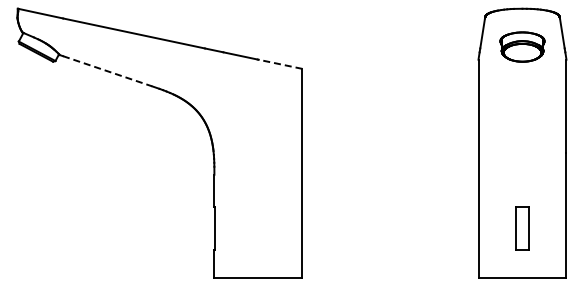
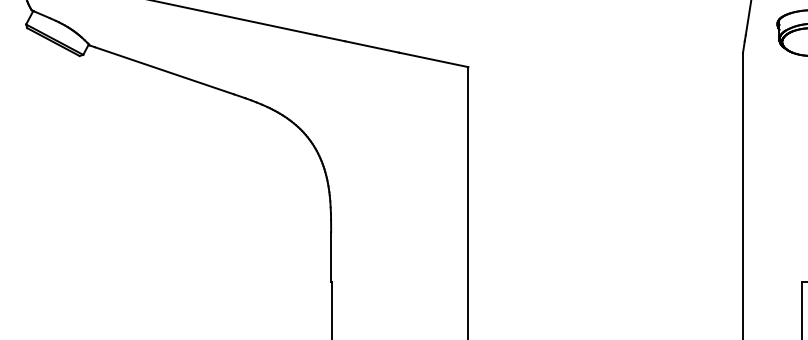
line: (280, 64) -> (434, 60), dashed -> solid
line: (108, 71) -> (165, 71), dashed -> solid

